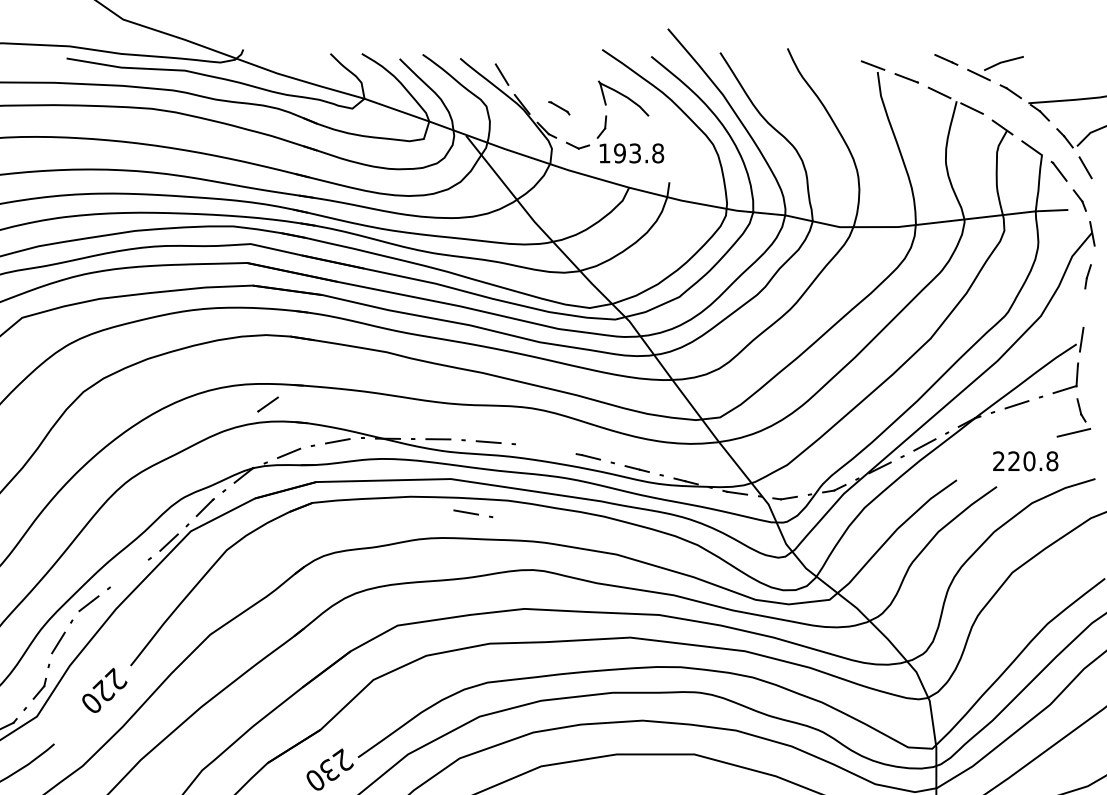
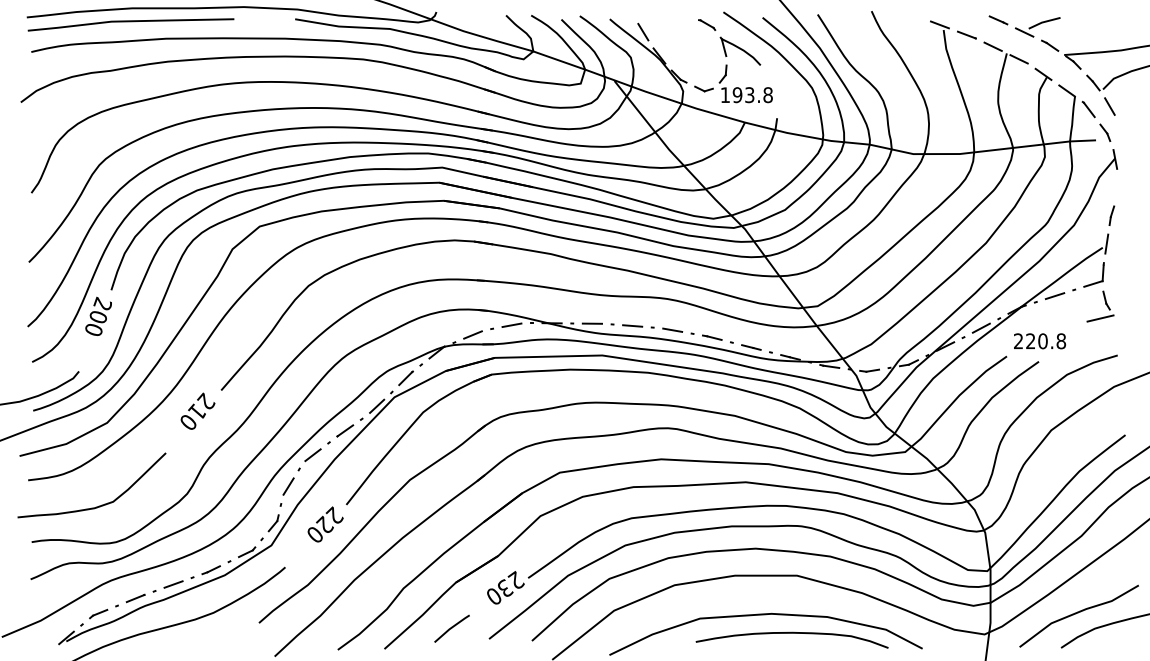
line: (559, 107) -> (707, 24), moved
line: (1087, 276) -> (1111, 215), moved
line: (268, 404) -> (345, 430), moved
text: (1026, 461) -> (1040, 341), moved
part: (473, 512) -> (678, 330), moved

